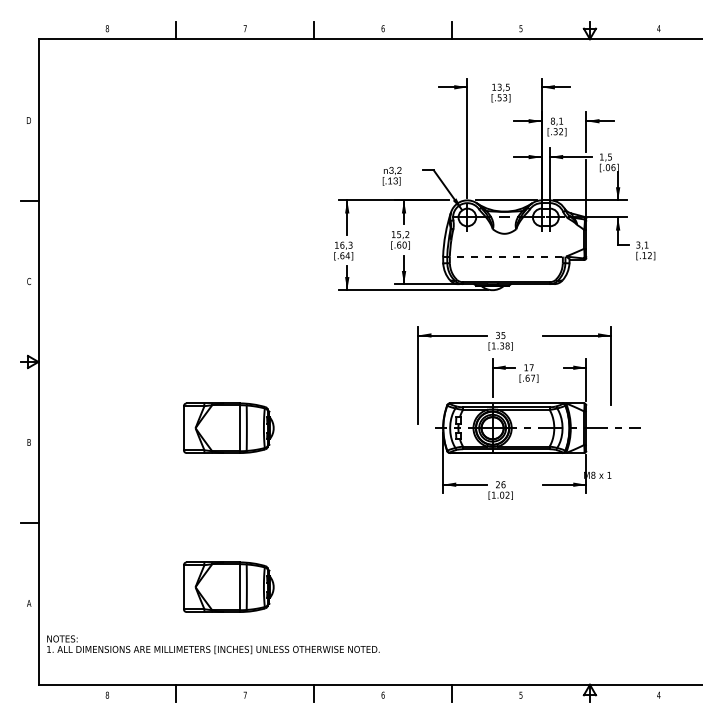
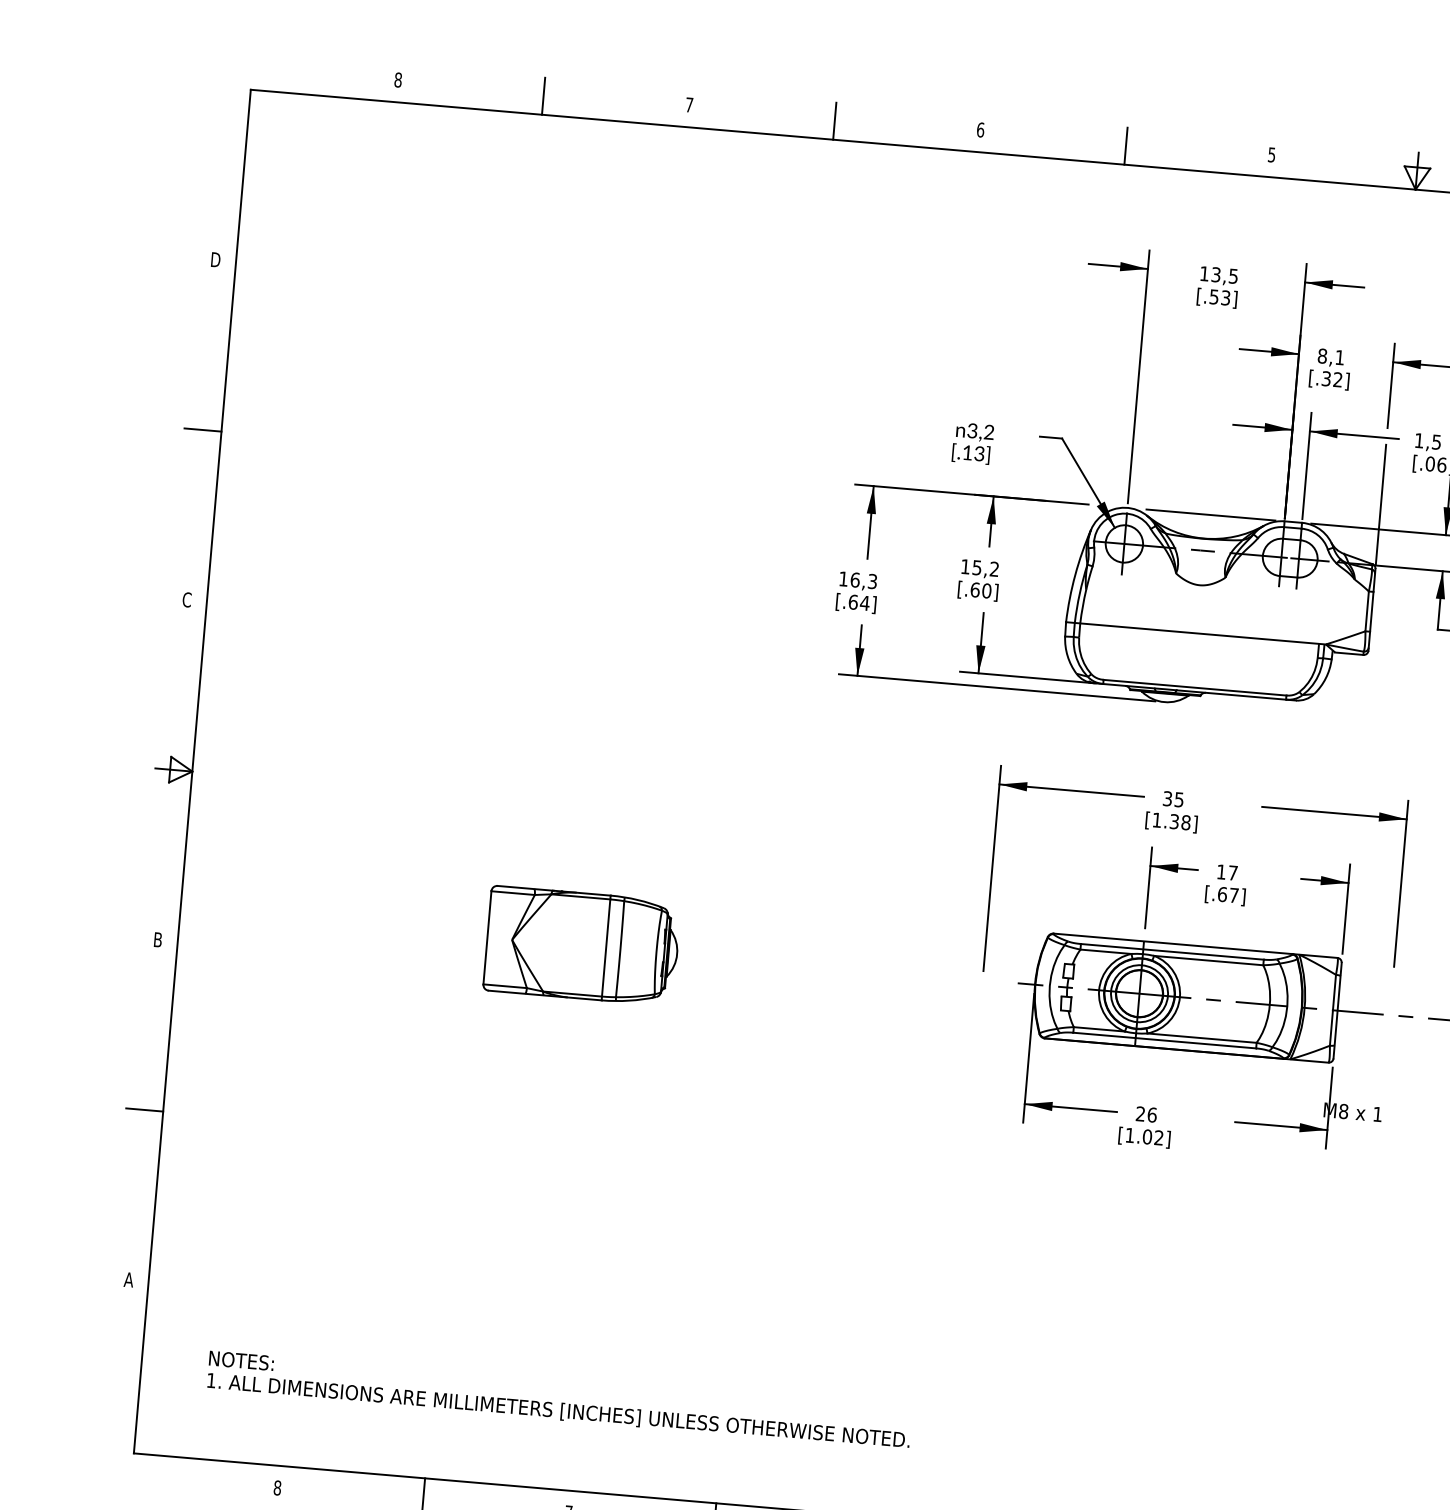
line: (504, 256) -> (1195, 633), dashed -> solid
part: (228, 586) -> (552, 1280), removed
text: (213, 644) -> (559, 1399), moved

